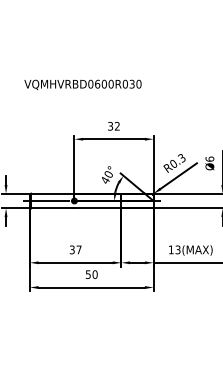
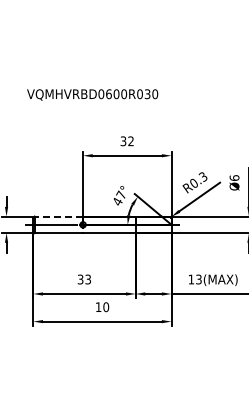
text: (107, 173) -> (120, 194), 40° -> 47°
line: (52, 193) -> (58, 216), solid -> dashed
text: (78, 249) -> (87, 279), 37 -> 33
text: (88, 274) -> (98, 307), 50 -> 10

